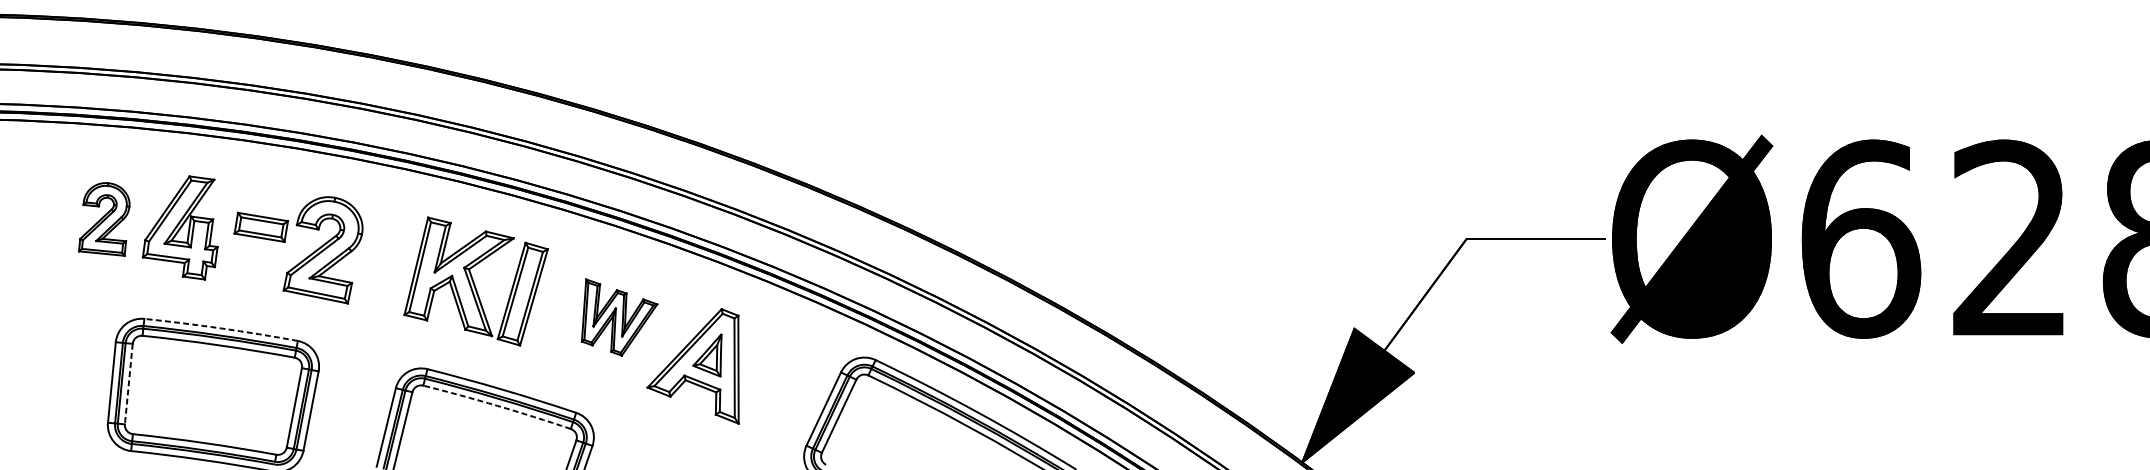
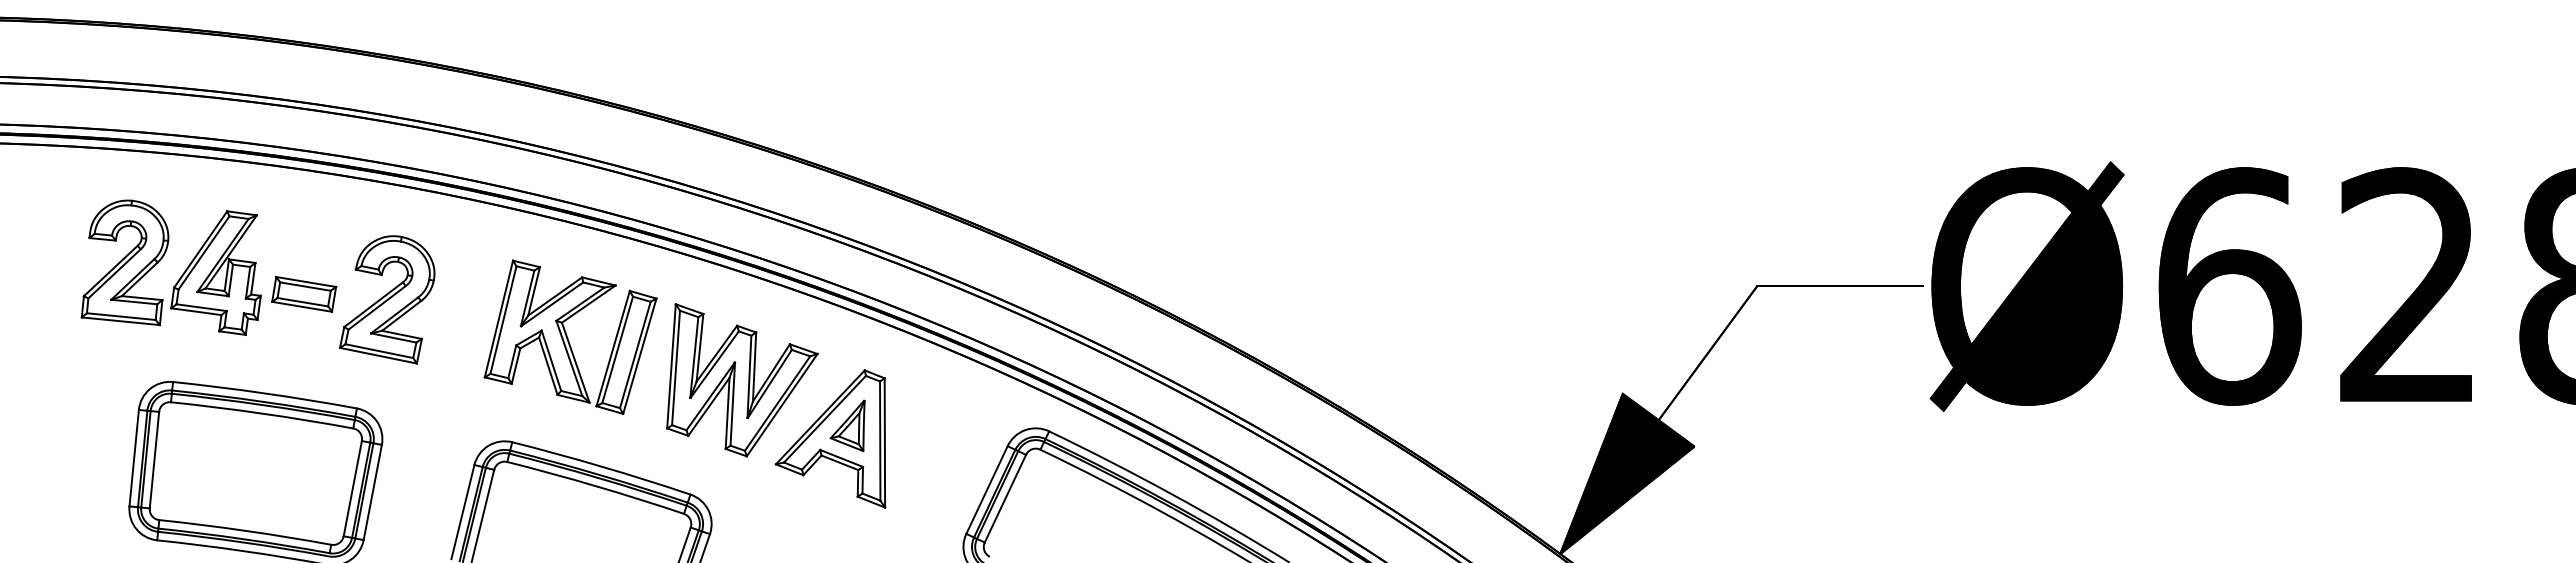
part: (103, 219) -> (124, 262), size x1.43
part: (261, 227) -> (304, 294), moved
part: (619, 317) -> (742, 380), size x1.67
arc: (221, 328) -> (265, 393), dashed -> solid
line: (128, 384) -> (154, 460), dashed -> solid
arc: (497, 406) -> (596, 486), dashed -> solid

